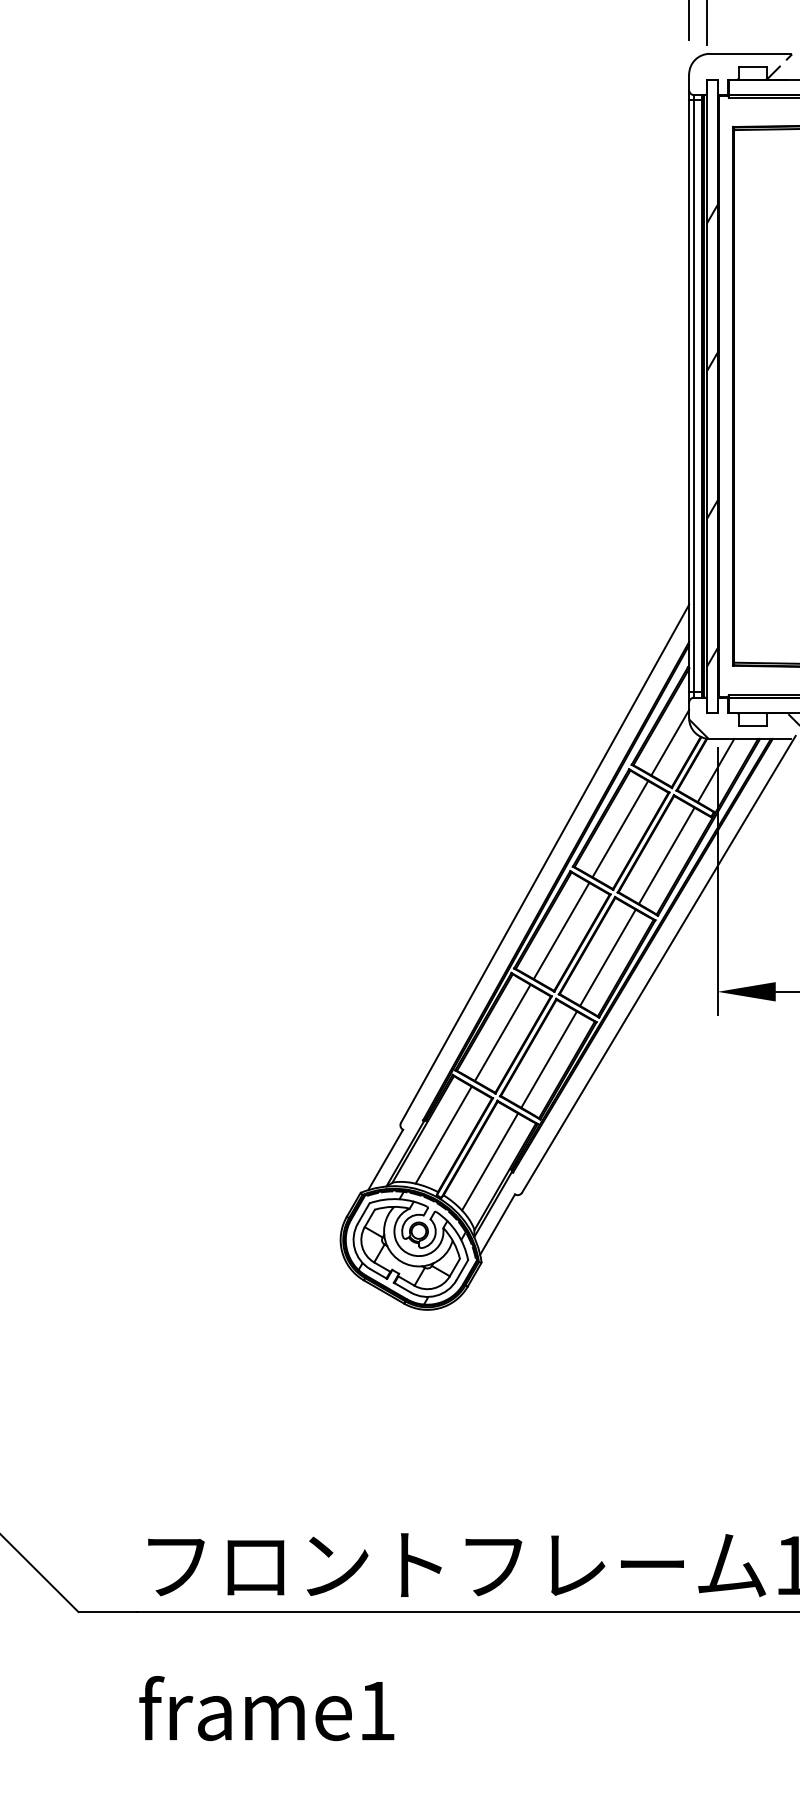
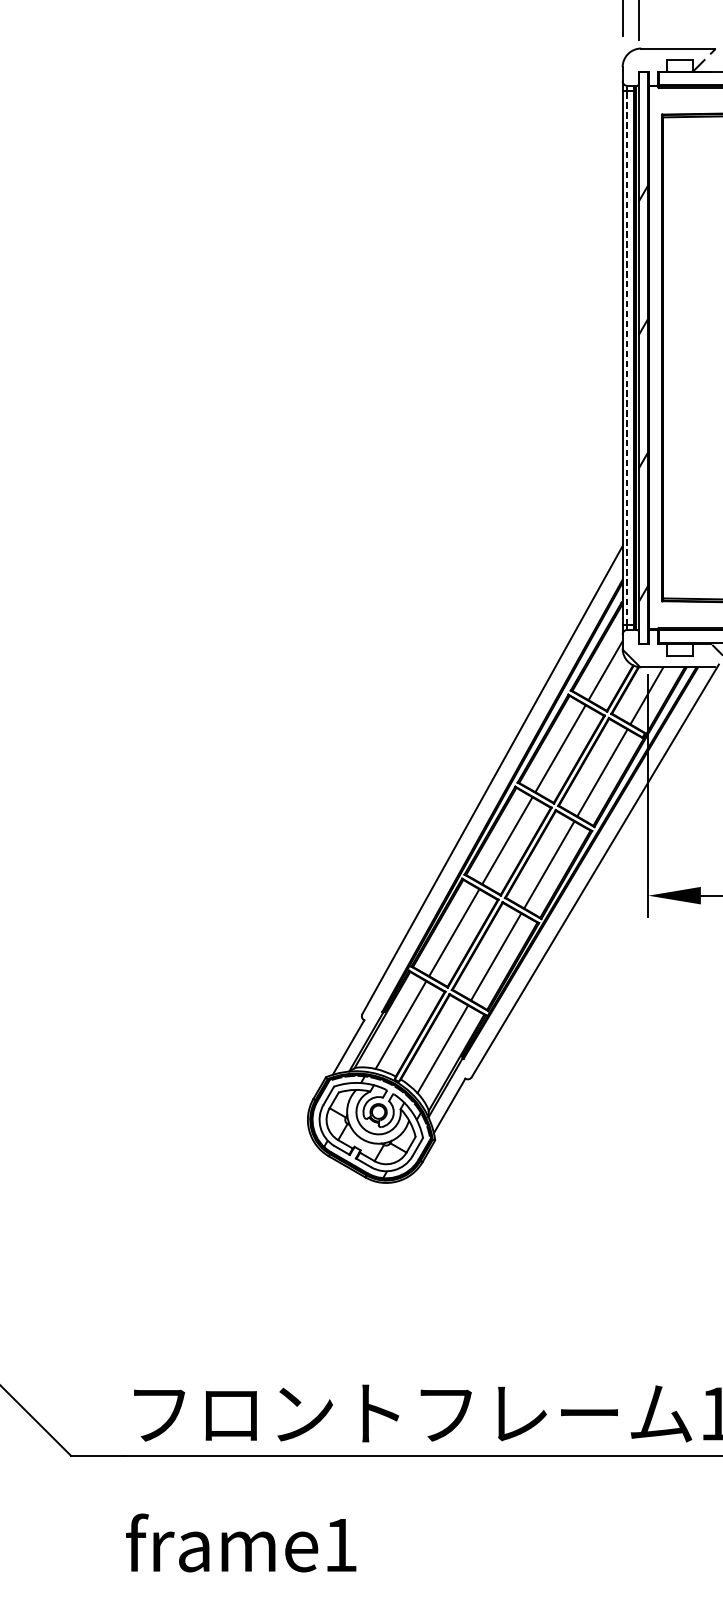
line: (694, 395) -> (627, 357), solid -> dashed

